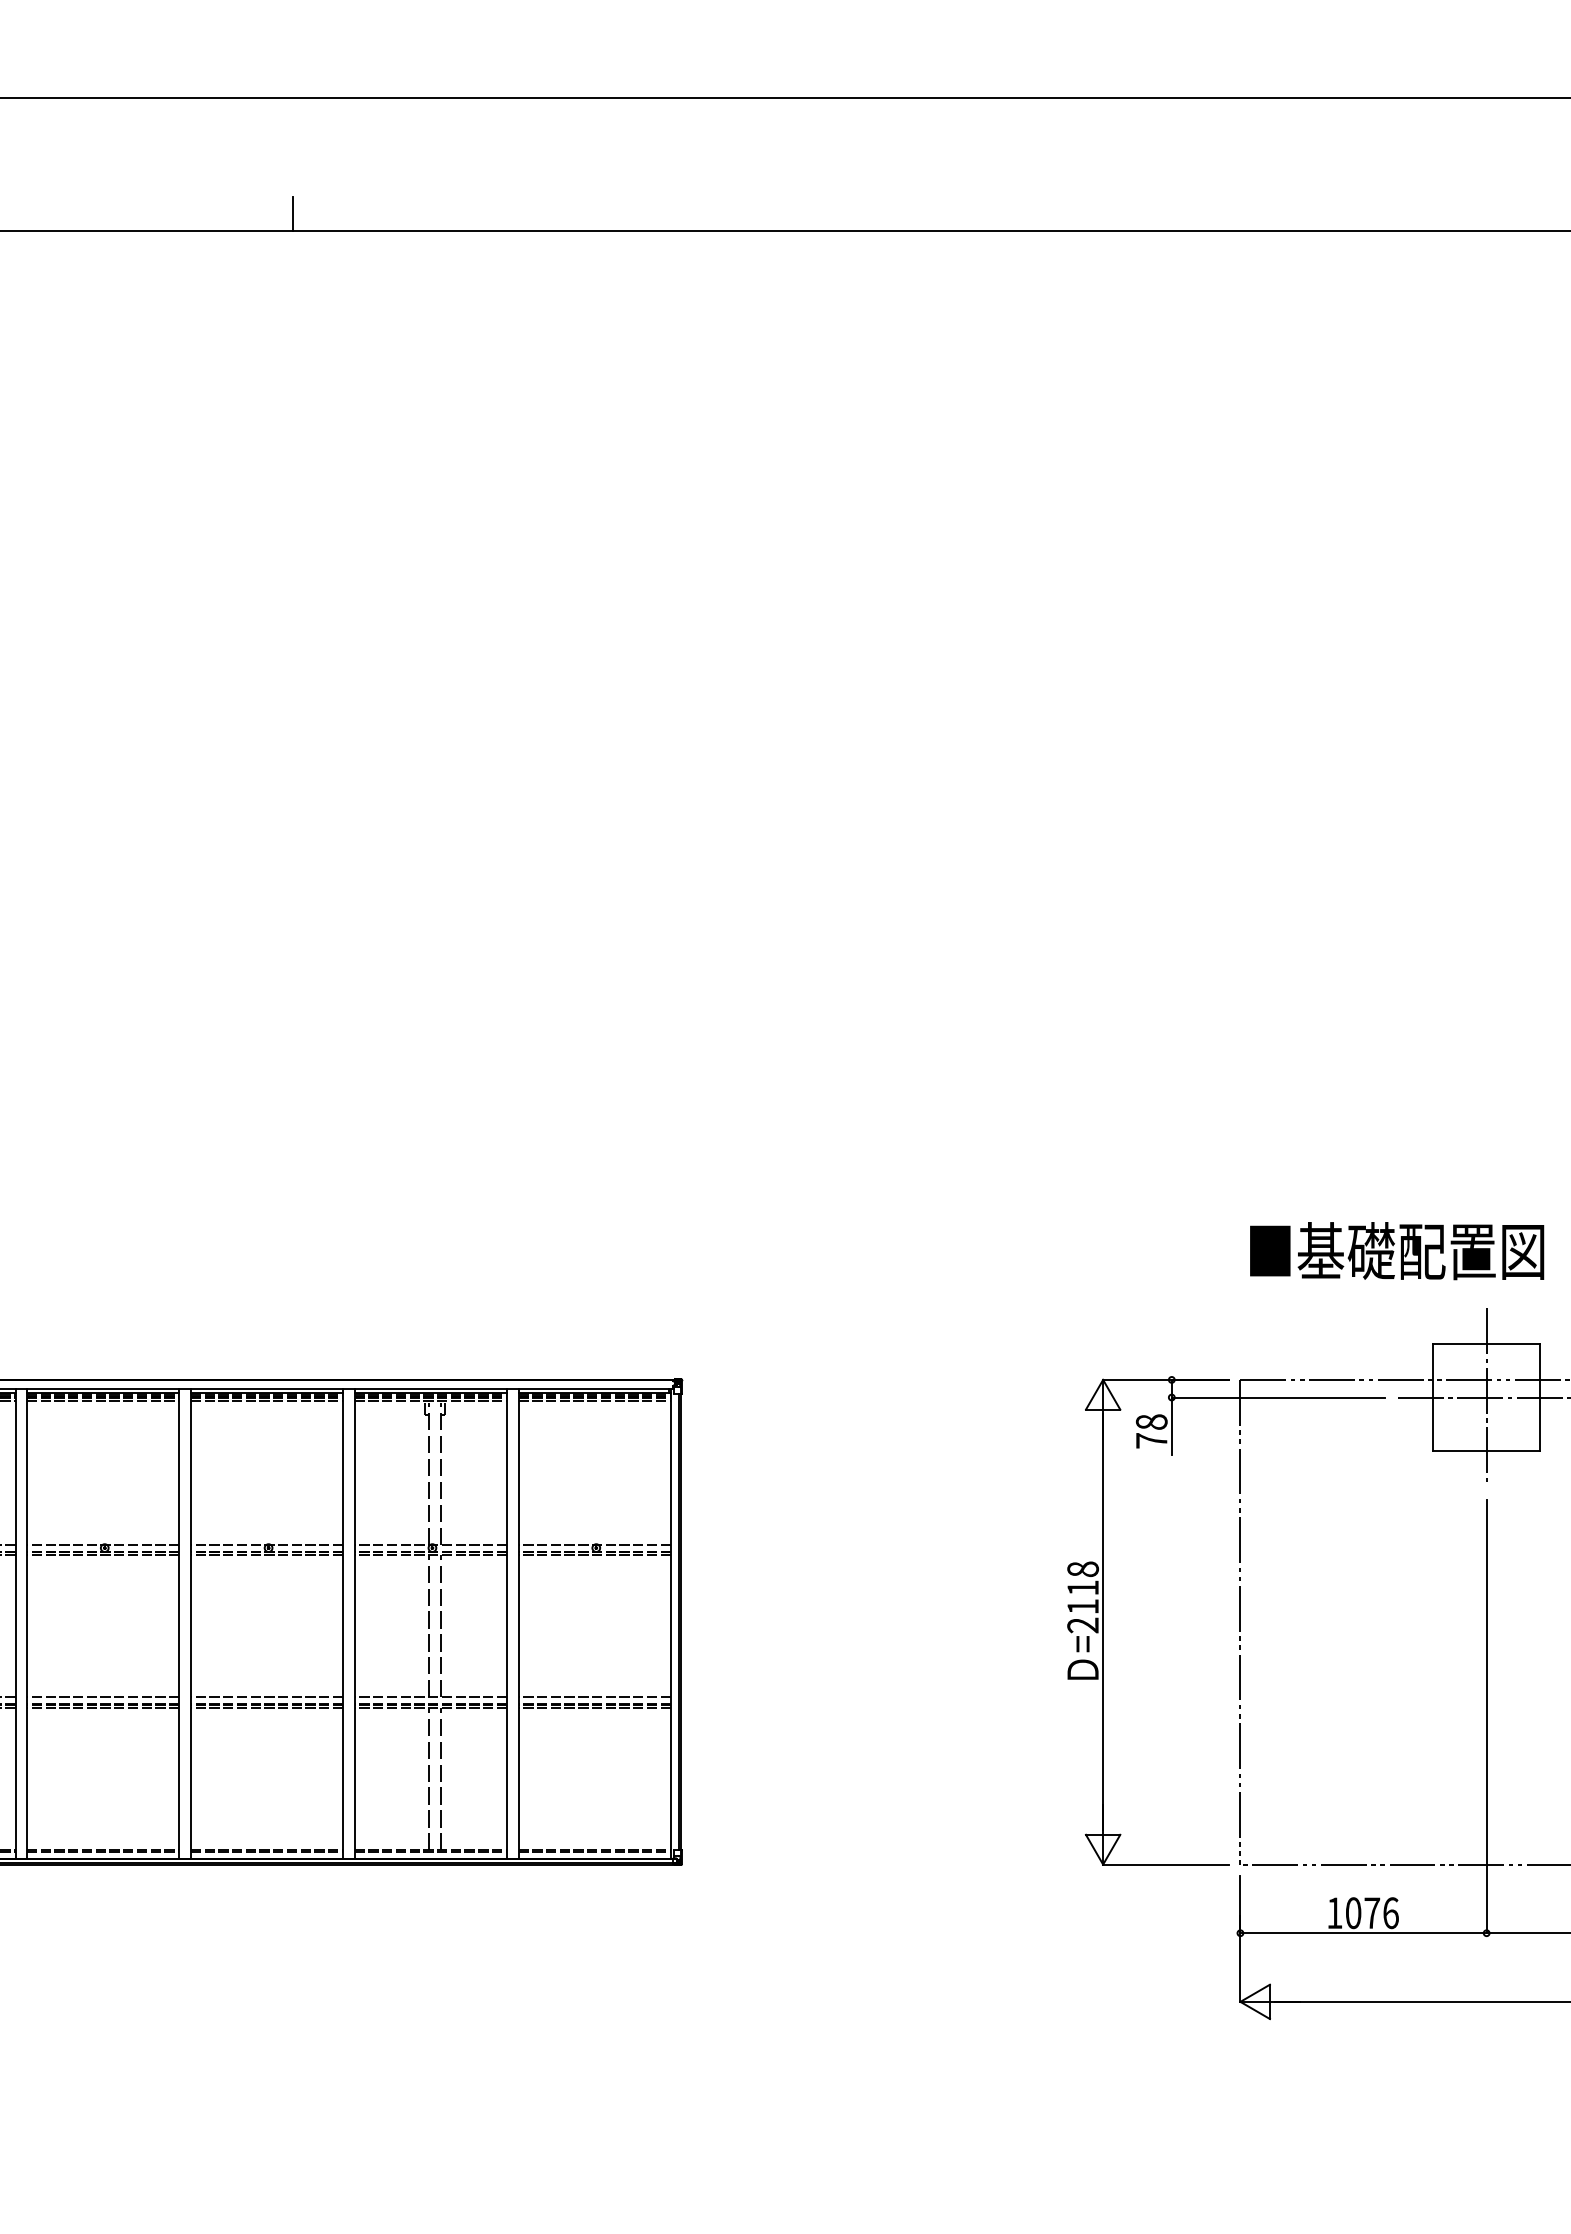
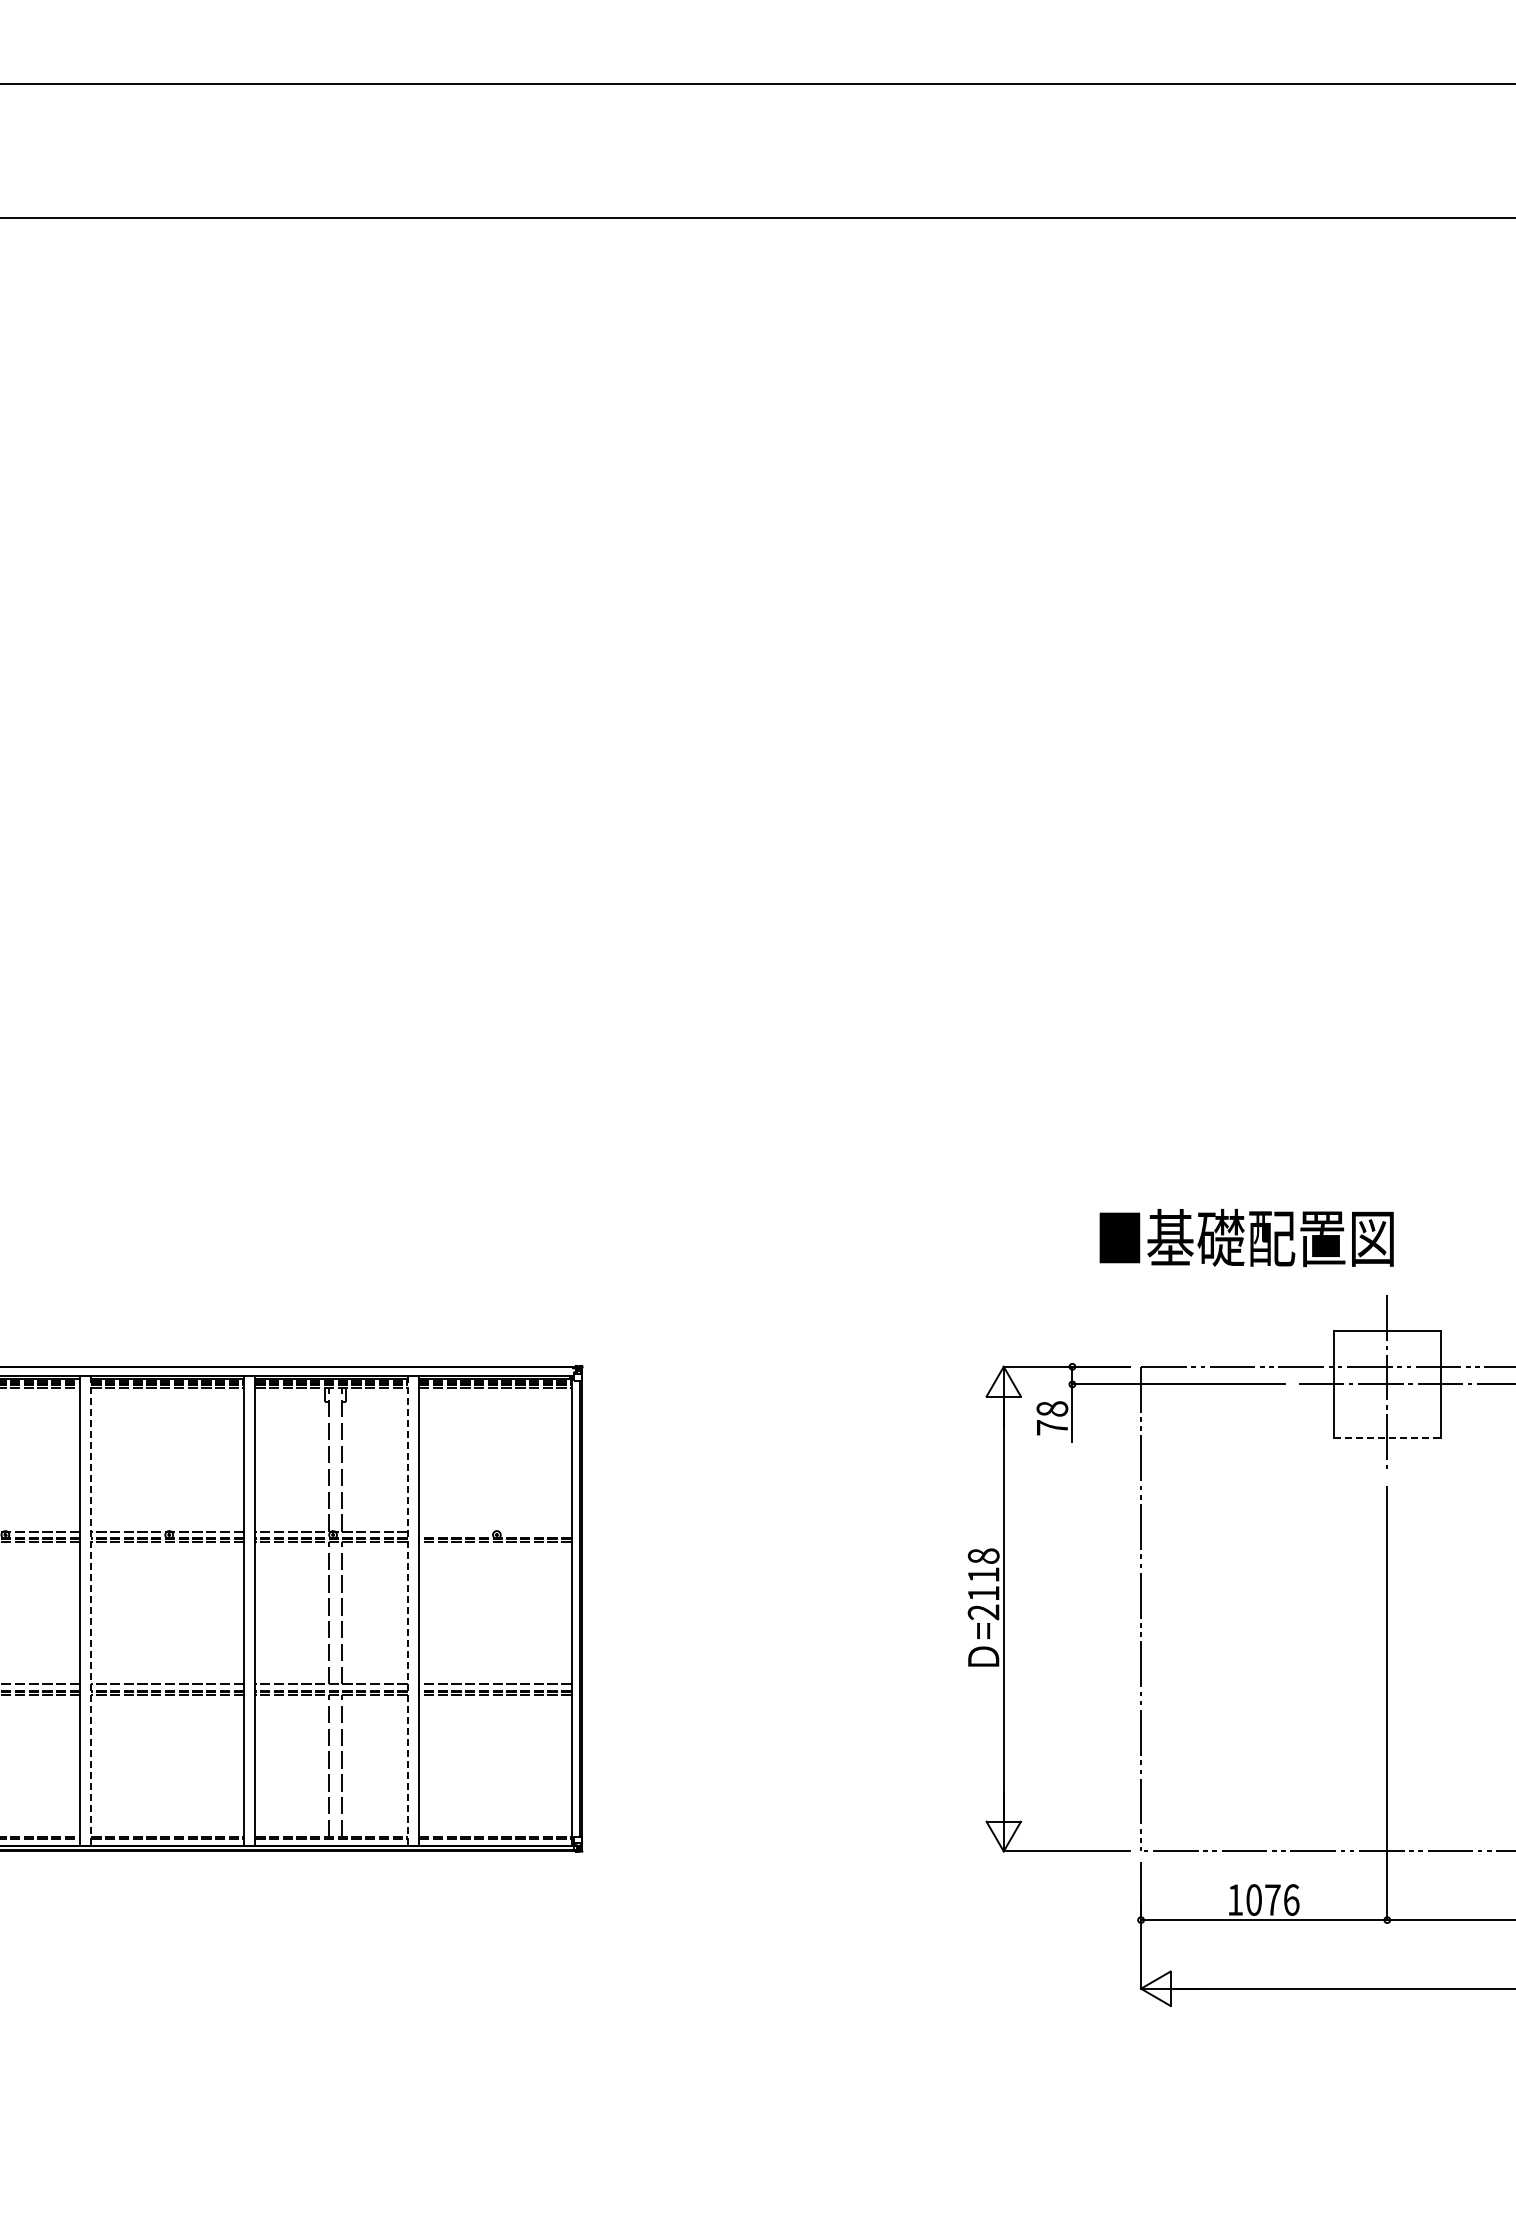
line: (292, 214) -> (193, 201), removed
text: (1397, 1251) -> (1247, 1238), moved
line: (1486, 1451) -> (1387, 1438), solid -> dashed
line: (594, 1544) -> (495, 1531), removed
line: (190, 1623) -> (91, 1610), solid -> dashed
line: (507, 1623) -> (408, 1610), solid -> dashed

